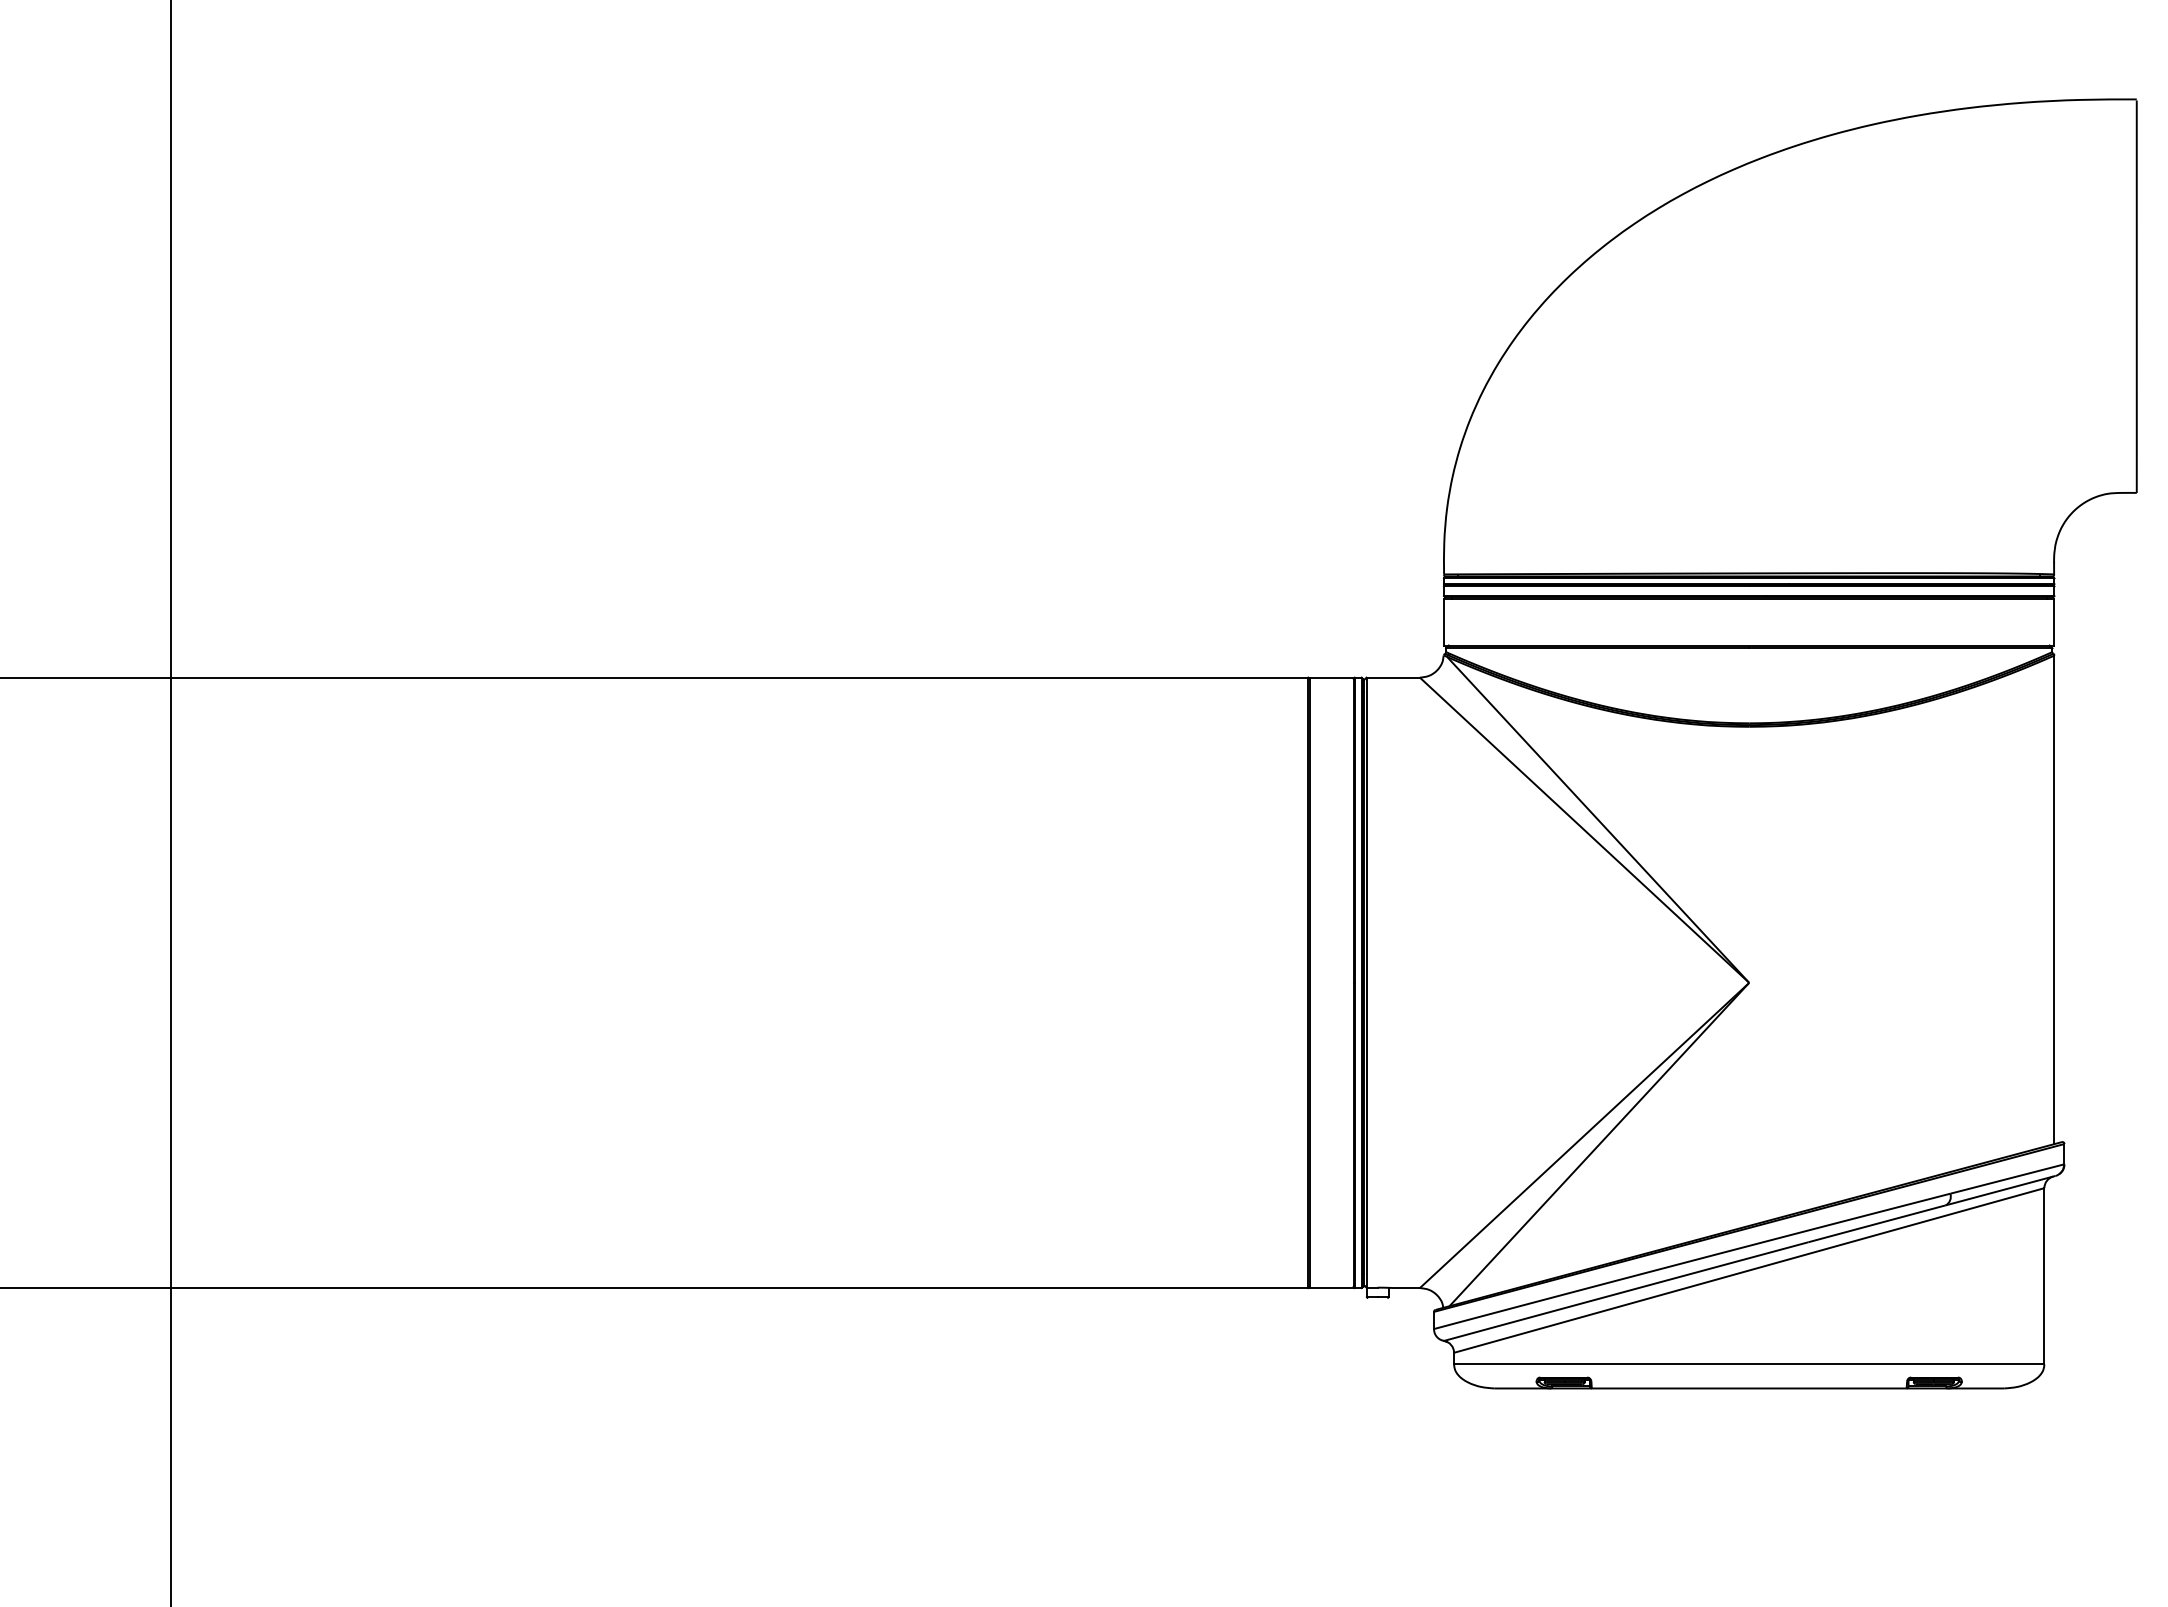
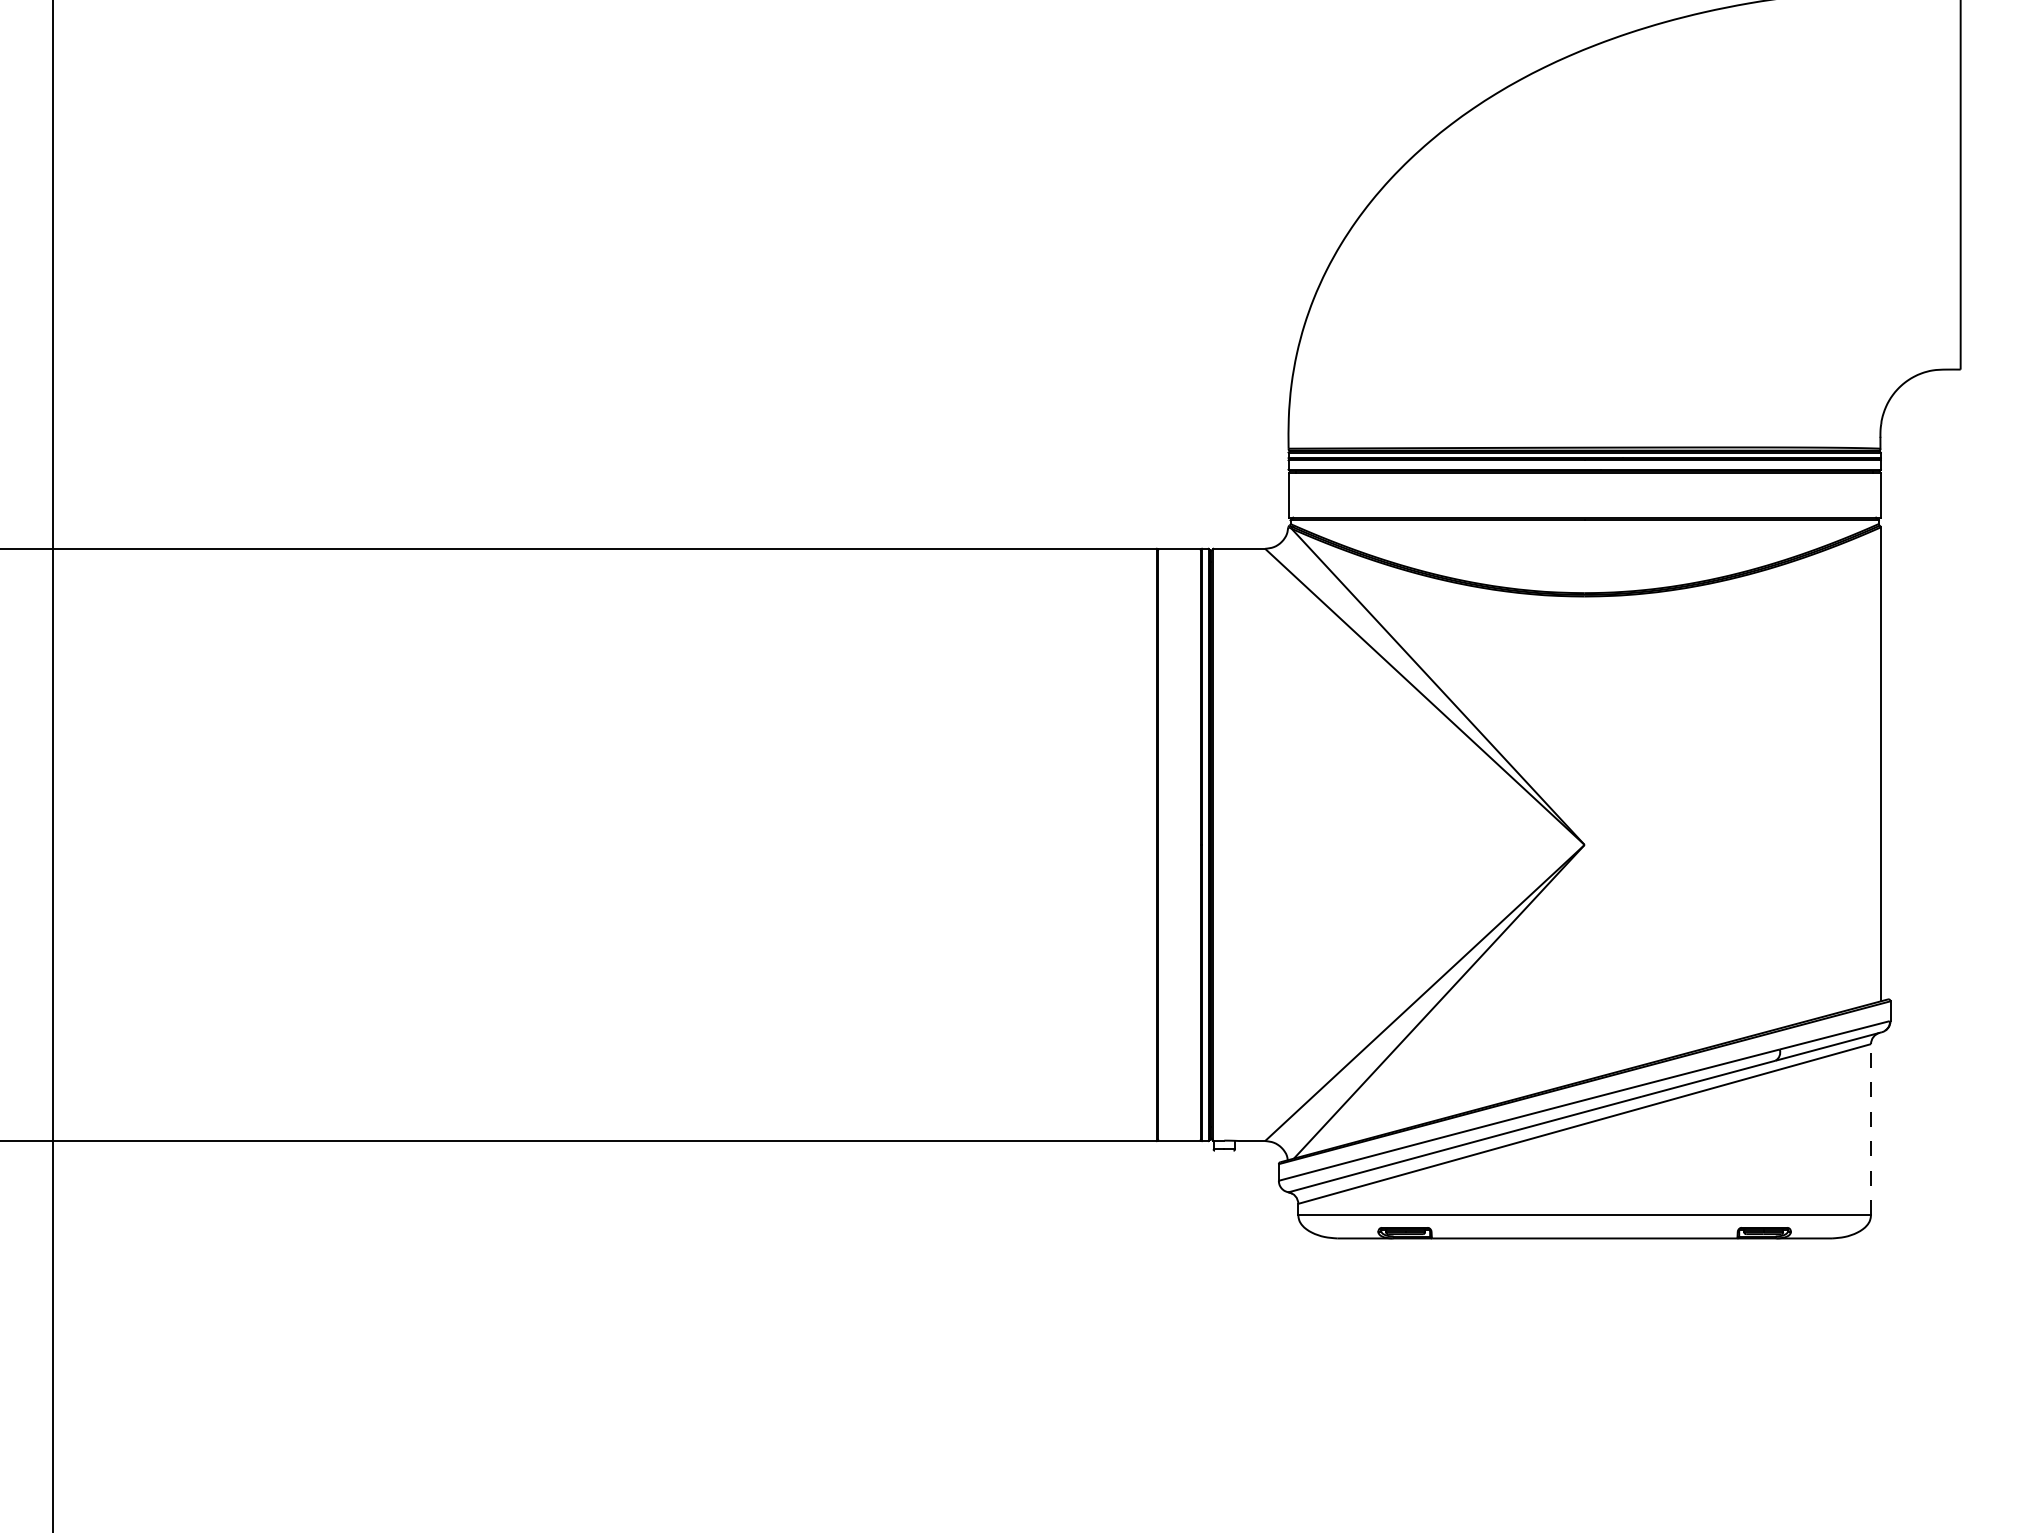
line: (2044, 1275) -> (1871, 1128), solid -> dashed

